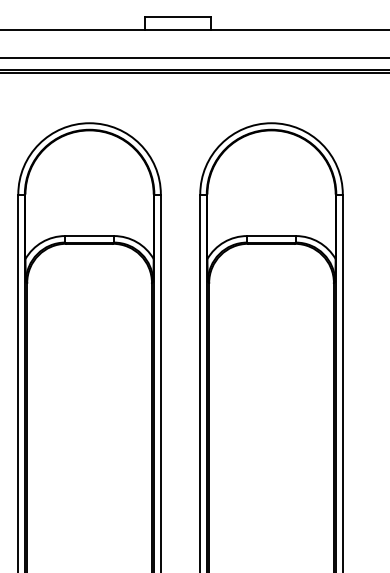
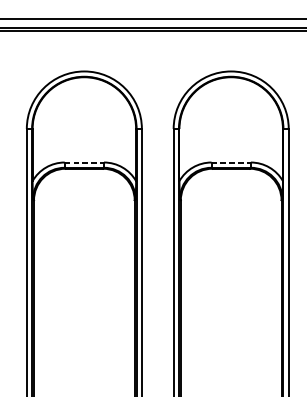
line: (90, 236) -> (85, 162), solid -> dashed
line: (272, 236) -> (231, 162), solid -> dashed

